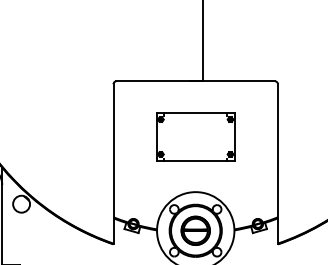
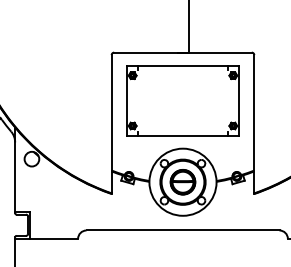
part: (195, 136) -> (182, 100), size x1.67

